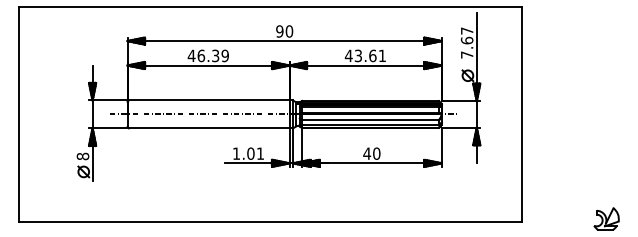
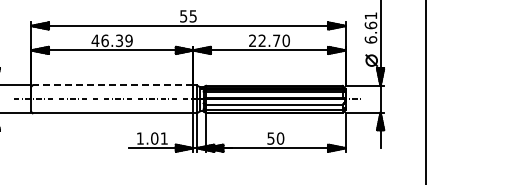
text: (284, 31) -> (188, 16), 90 -> 55
text: (466, 42) -> (370, 27), 7.67 -> 6.61
text: (365, 55) -> (269, 40), 43.61 -> 22.70
line: (208, 100) -> (112, 85), solid -> dashed
text: (367, 153) -> (271, 138), 40 -> 50

